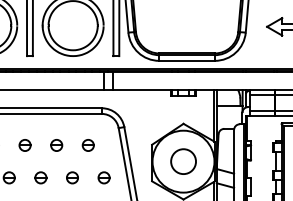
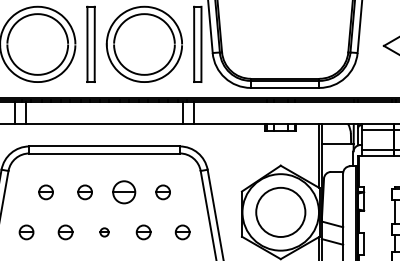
part: (56, 145) -> (123, 192), size x1.6
circle: (183, 161) -> (280, 212), size x1.6
part: (40, 177) -> (104, 232), size x0.6

